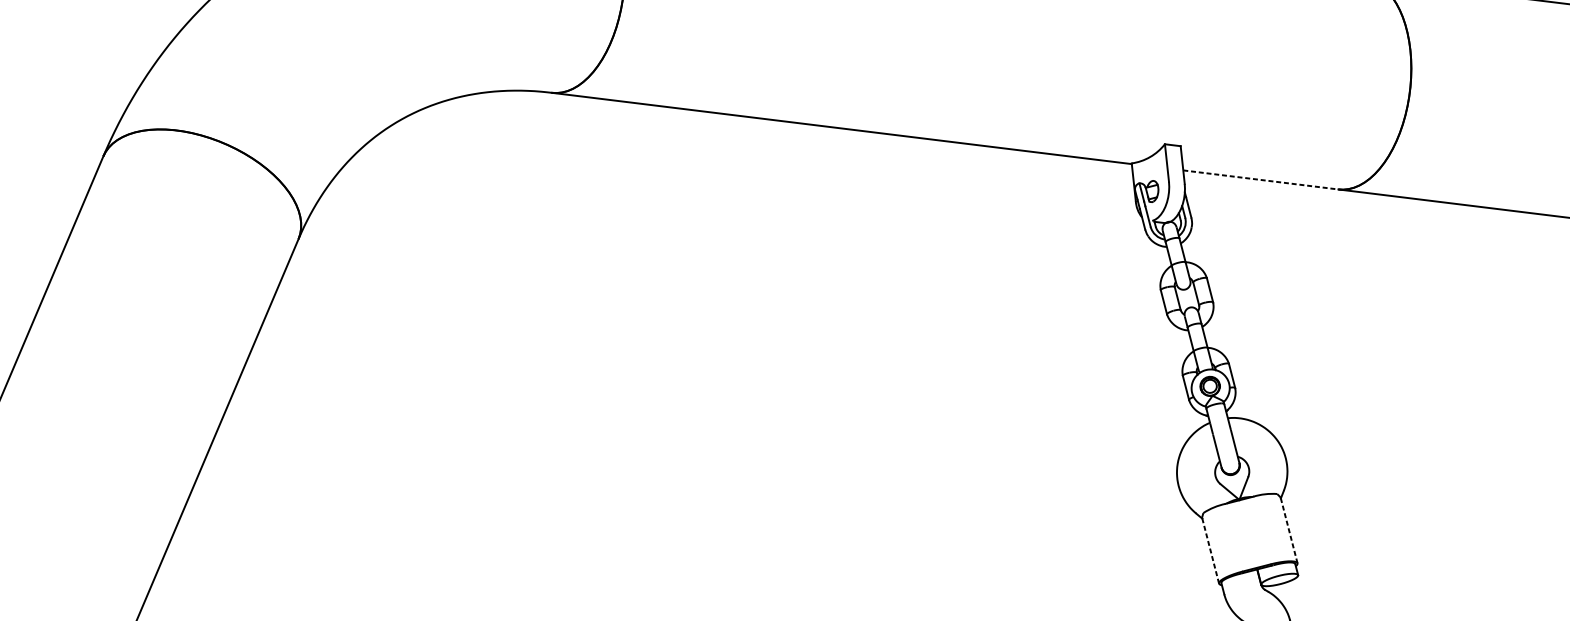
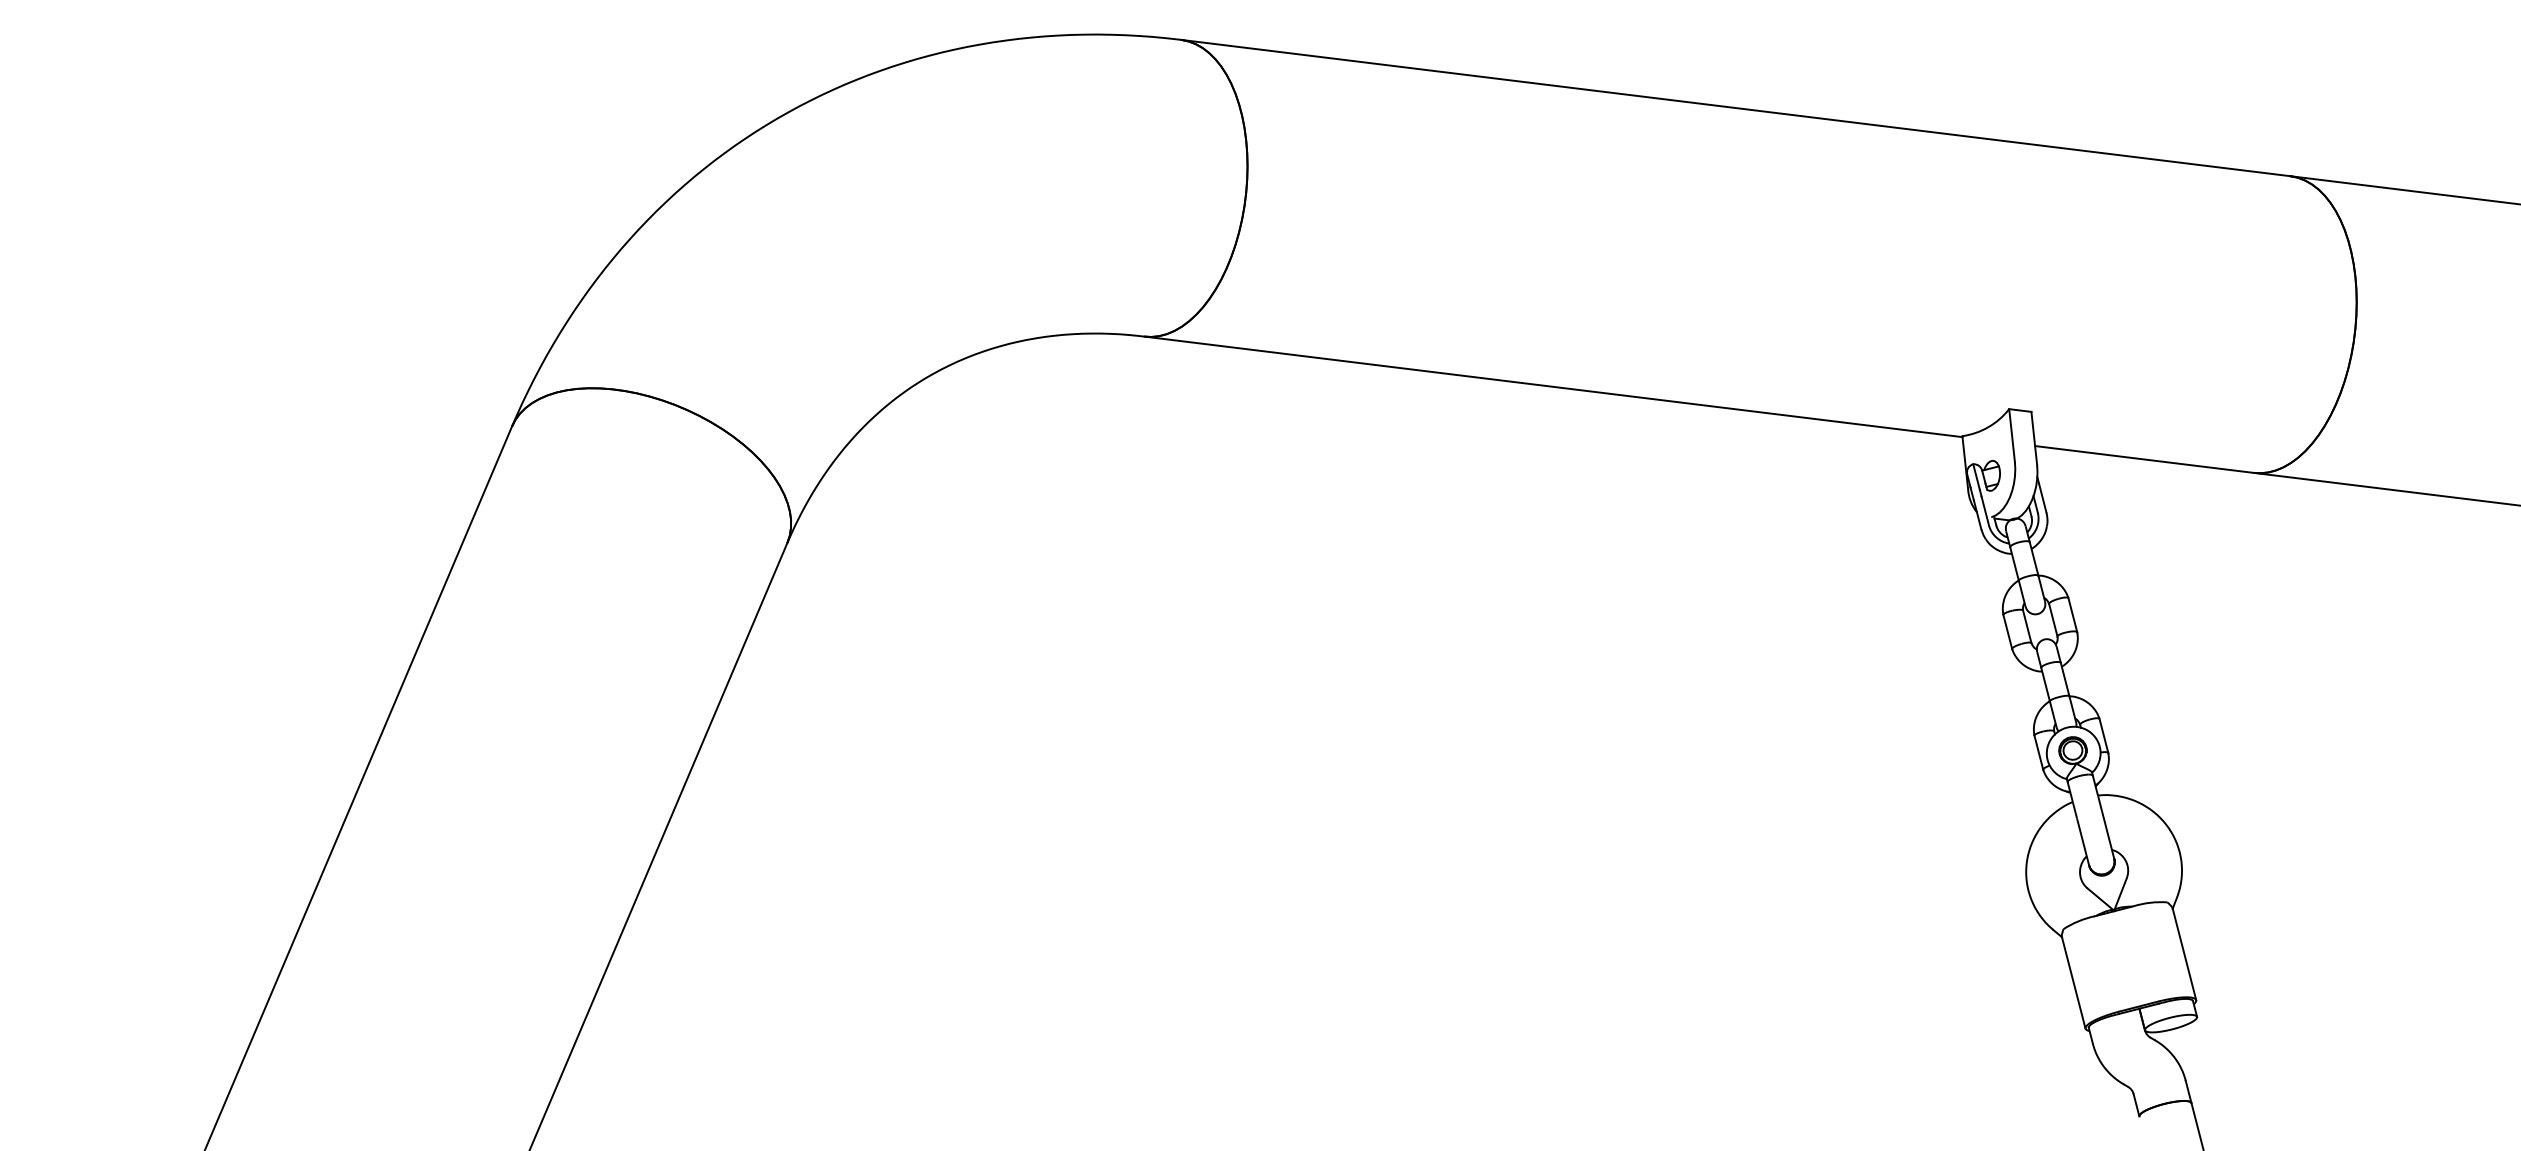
line: (1261, 179) -> (2145, 459), dashed -> solid
line: (1289, 530) -> (2184, 953), dashed -> solid
line: (1210, 551) -> (2073, 983), dashed -> solid

